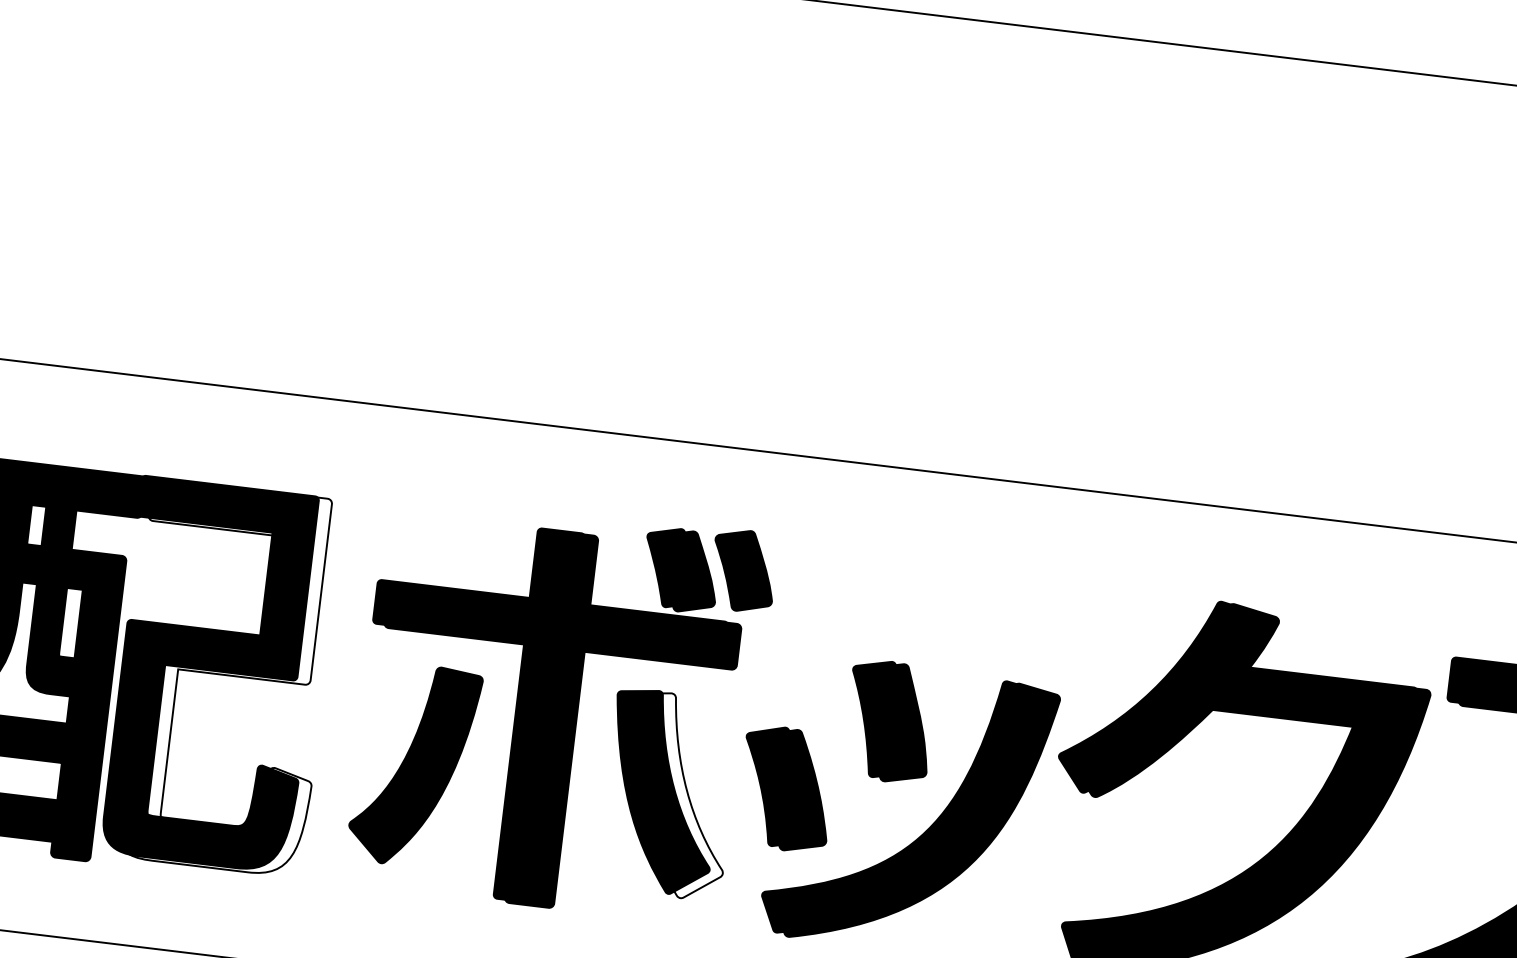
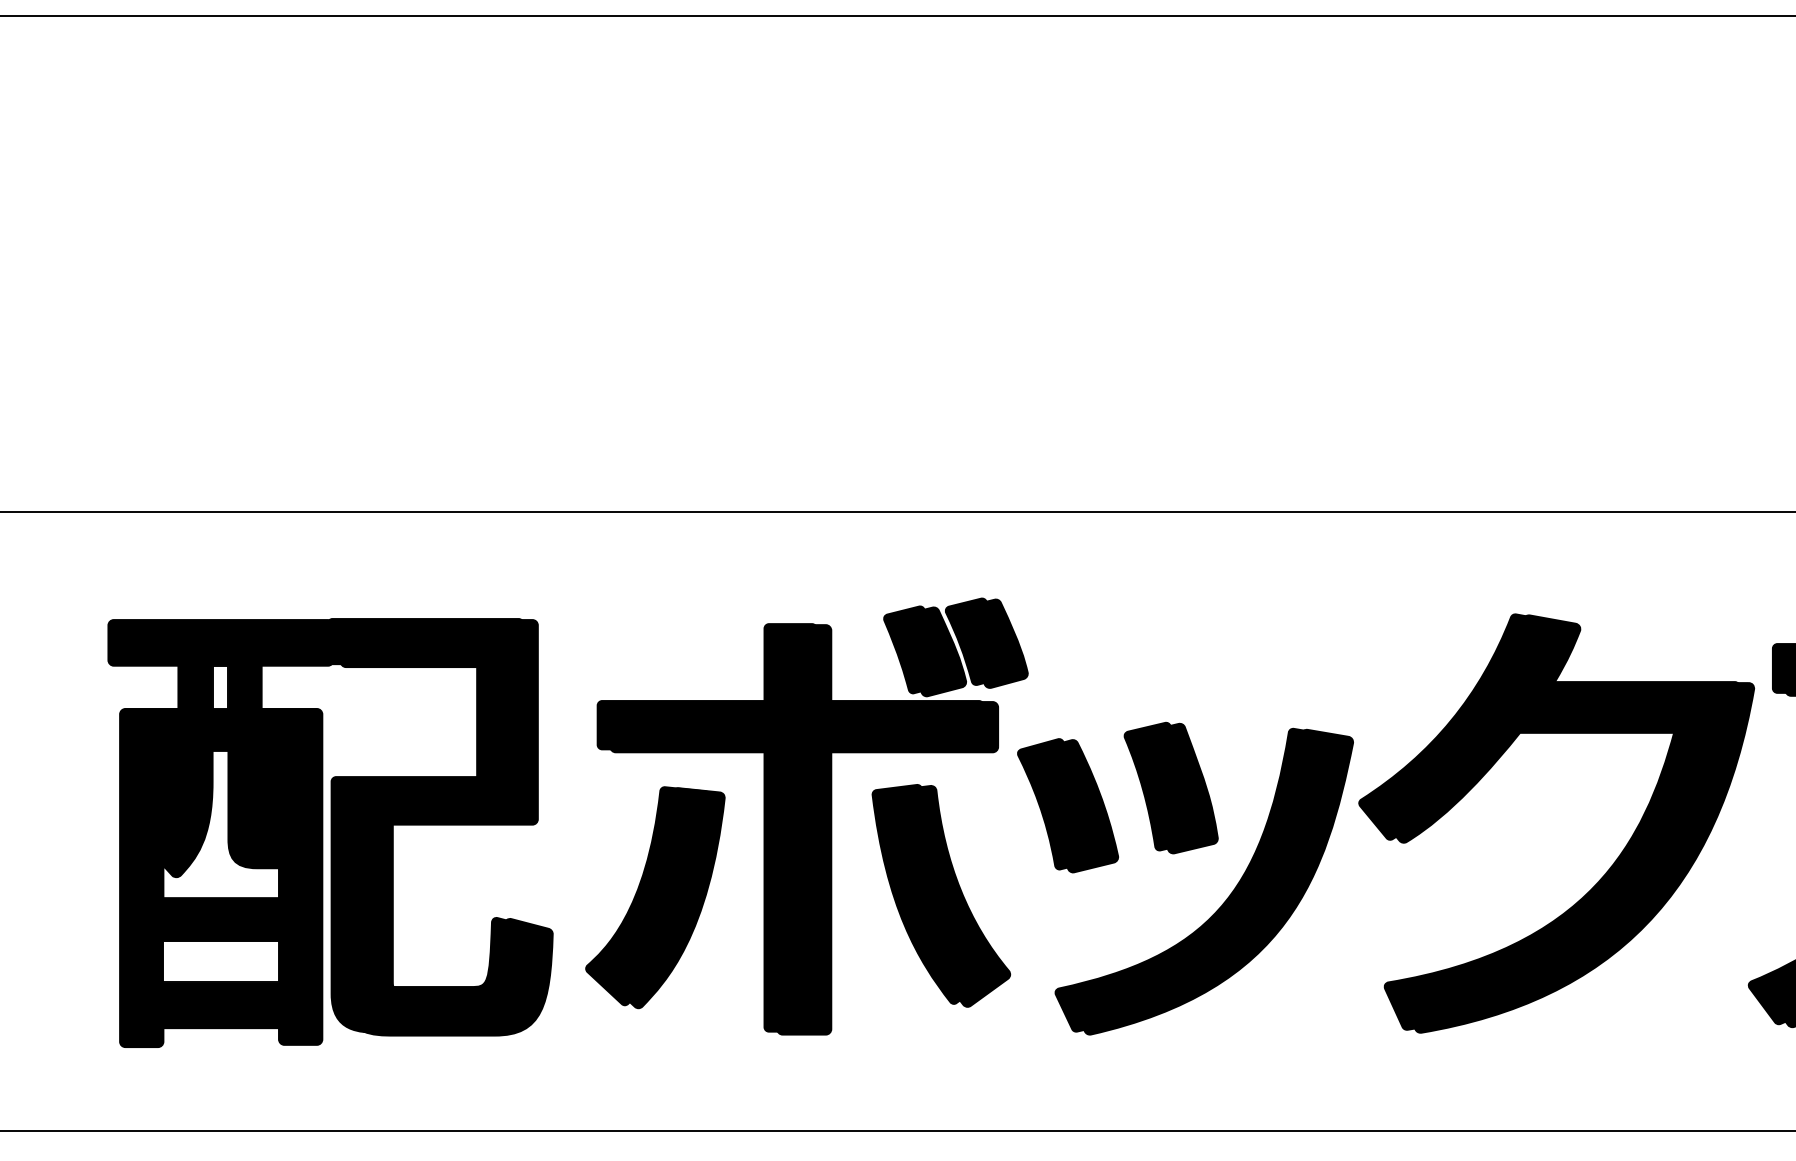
fill: (731, 567) -> (979, 641), added
fill: (226, 677) -> (446, 827), added
fill: (402, 762) -> (648, 896), added
part: (785, 788) -> (1067, 805), moved
fill: (674, 794) -> (947, 895), added

